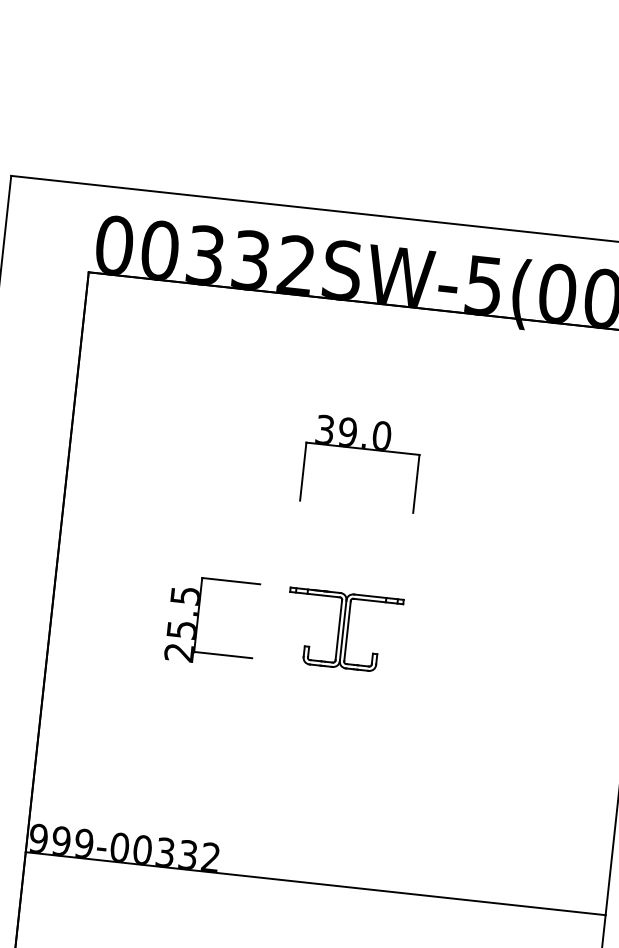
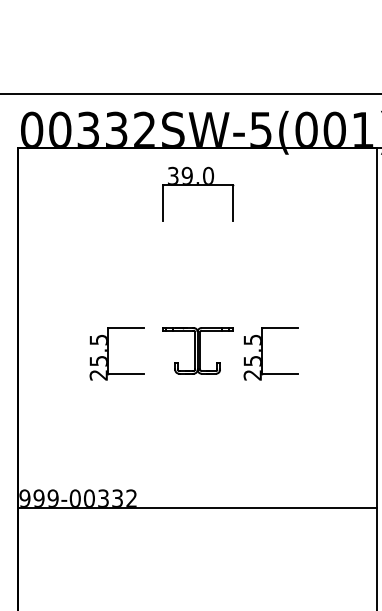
part: (364, 449) -> (198, 185), moved
part: (447, 646) -> (262, 353), added

